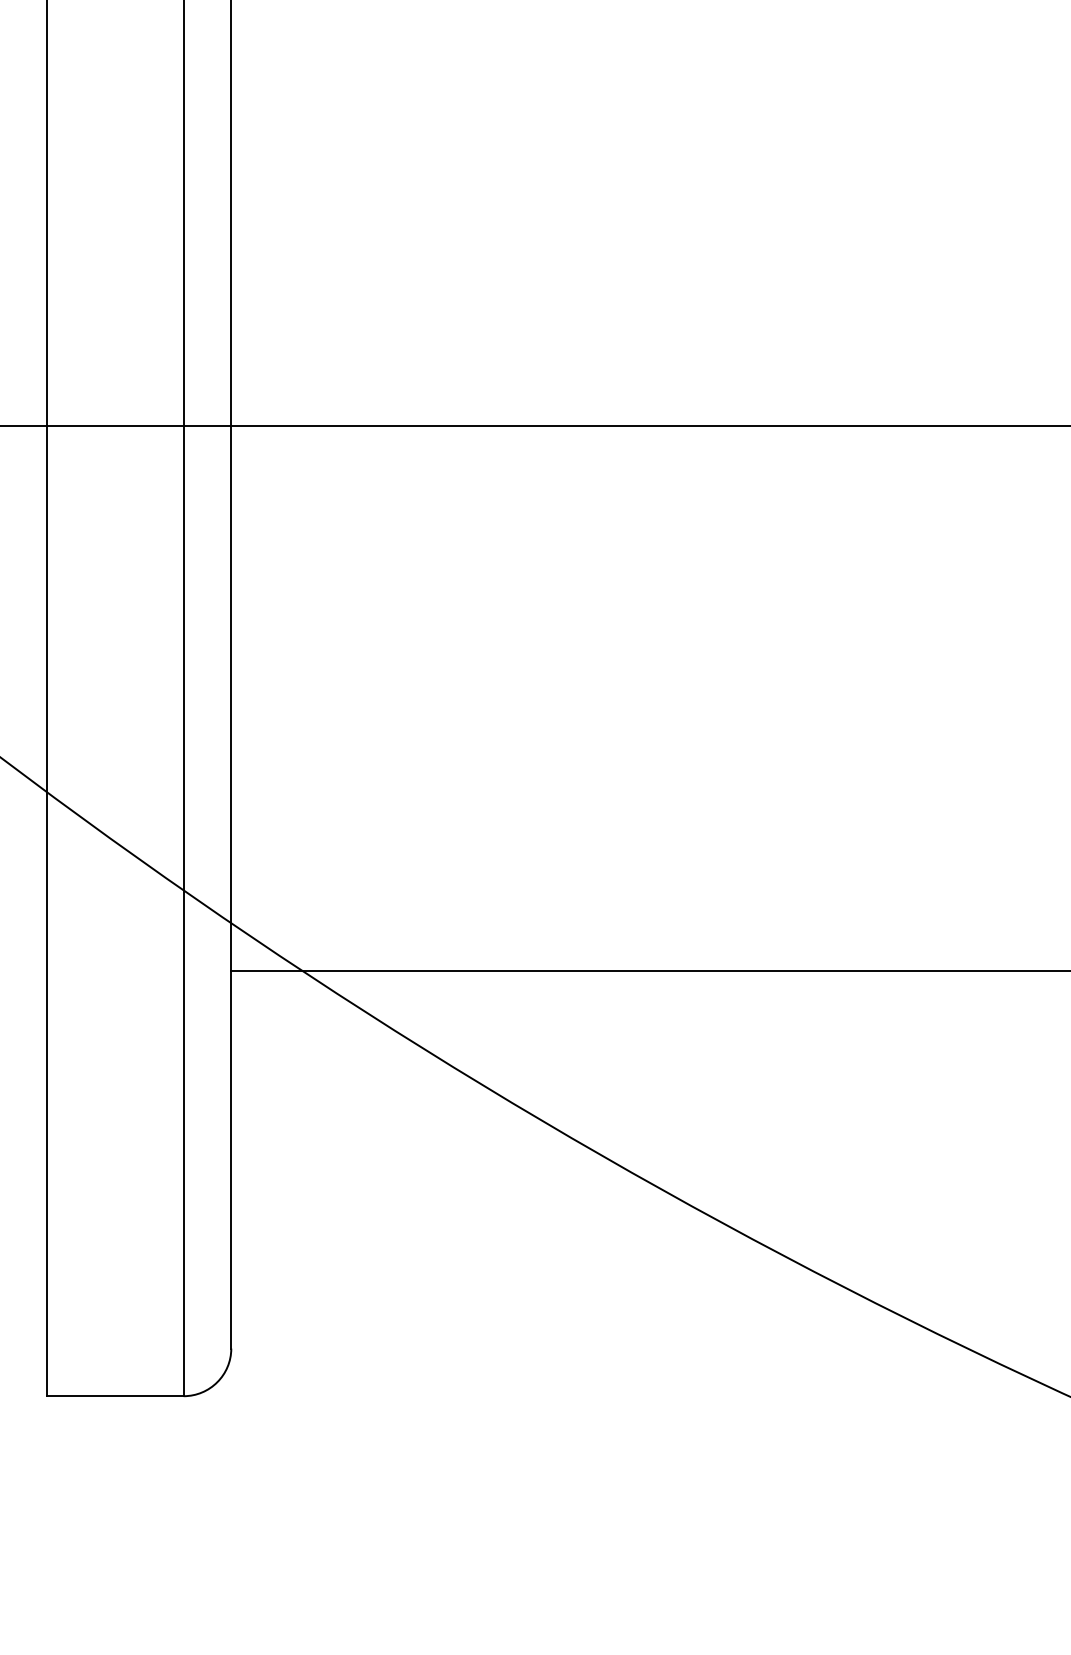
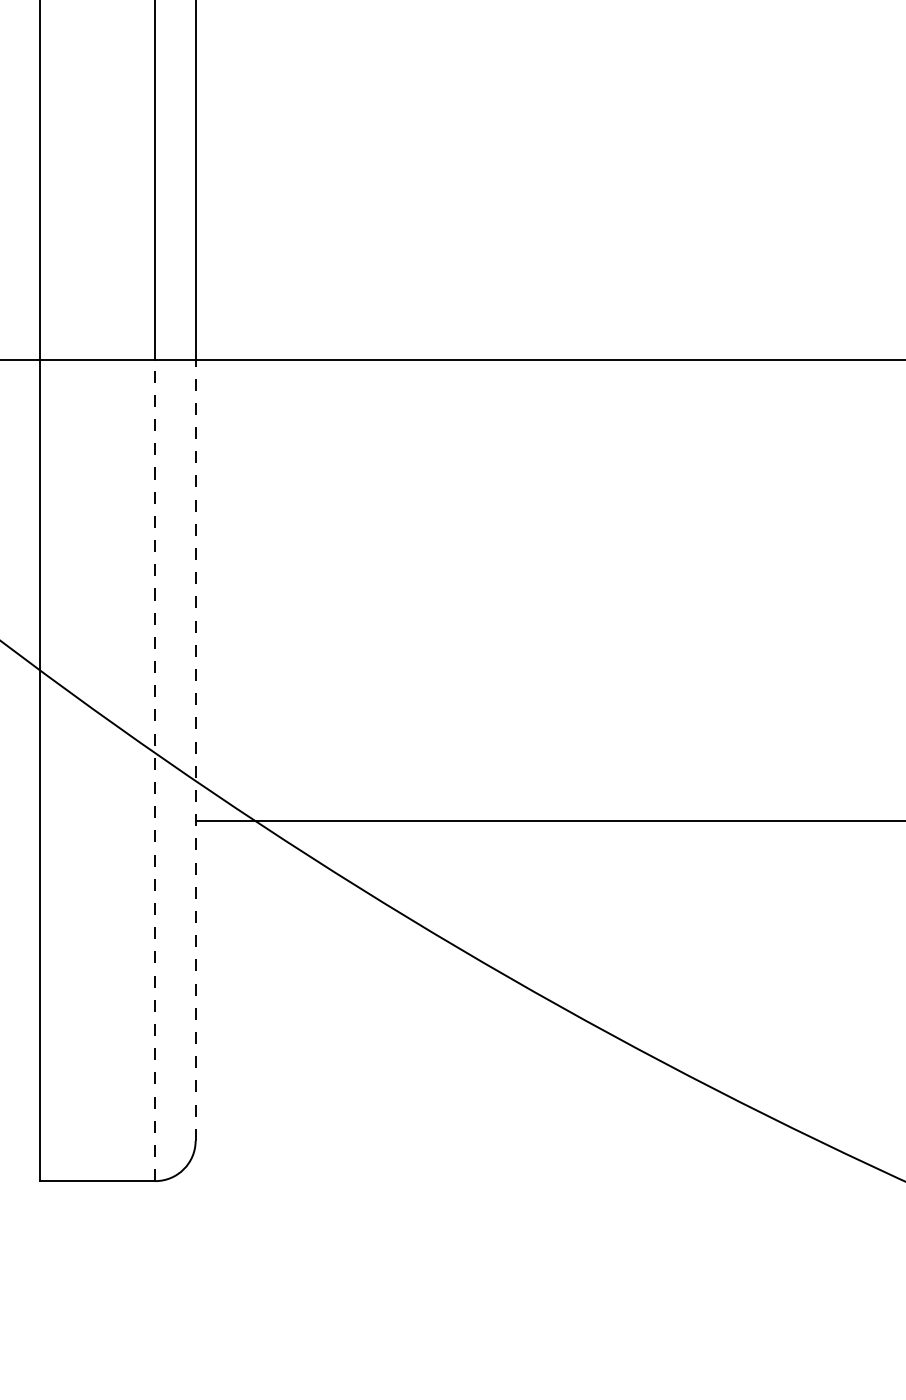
line: (231, 886) -> (195, 749), solid -> dashed
line: (183, 910) -> (155, 770), solid -> dashed

